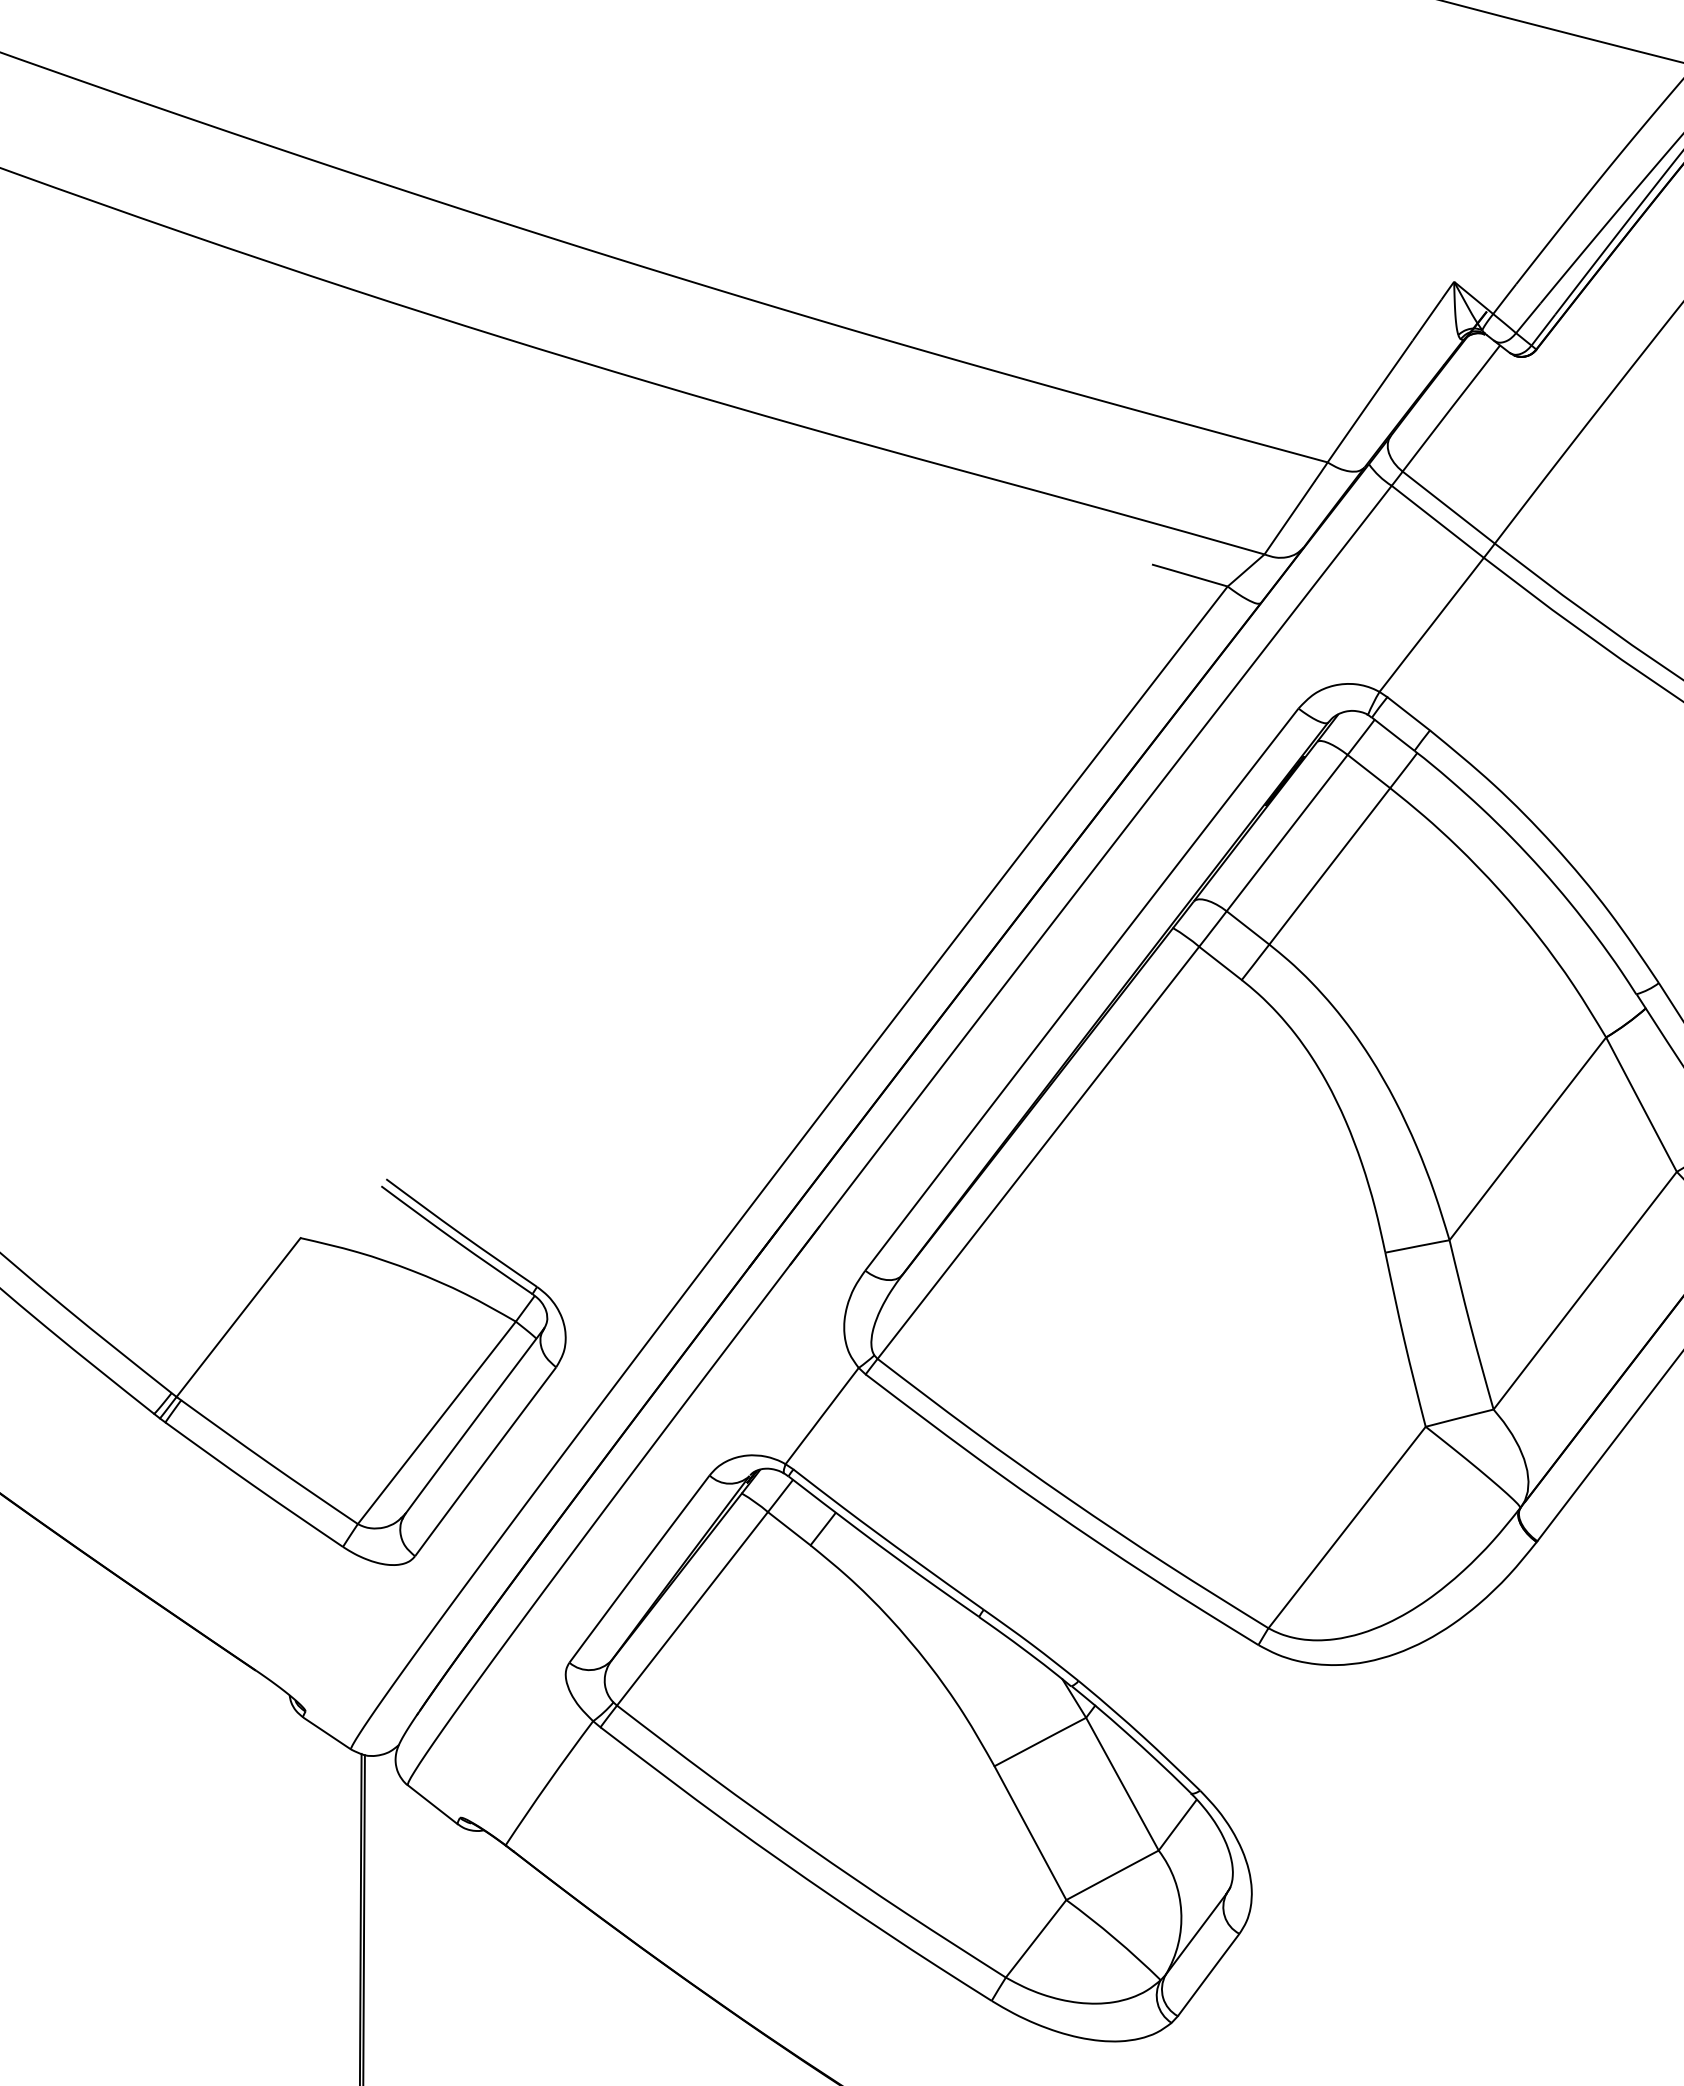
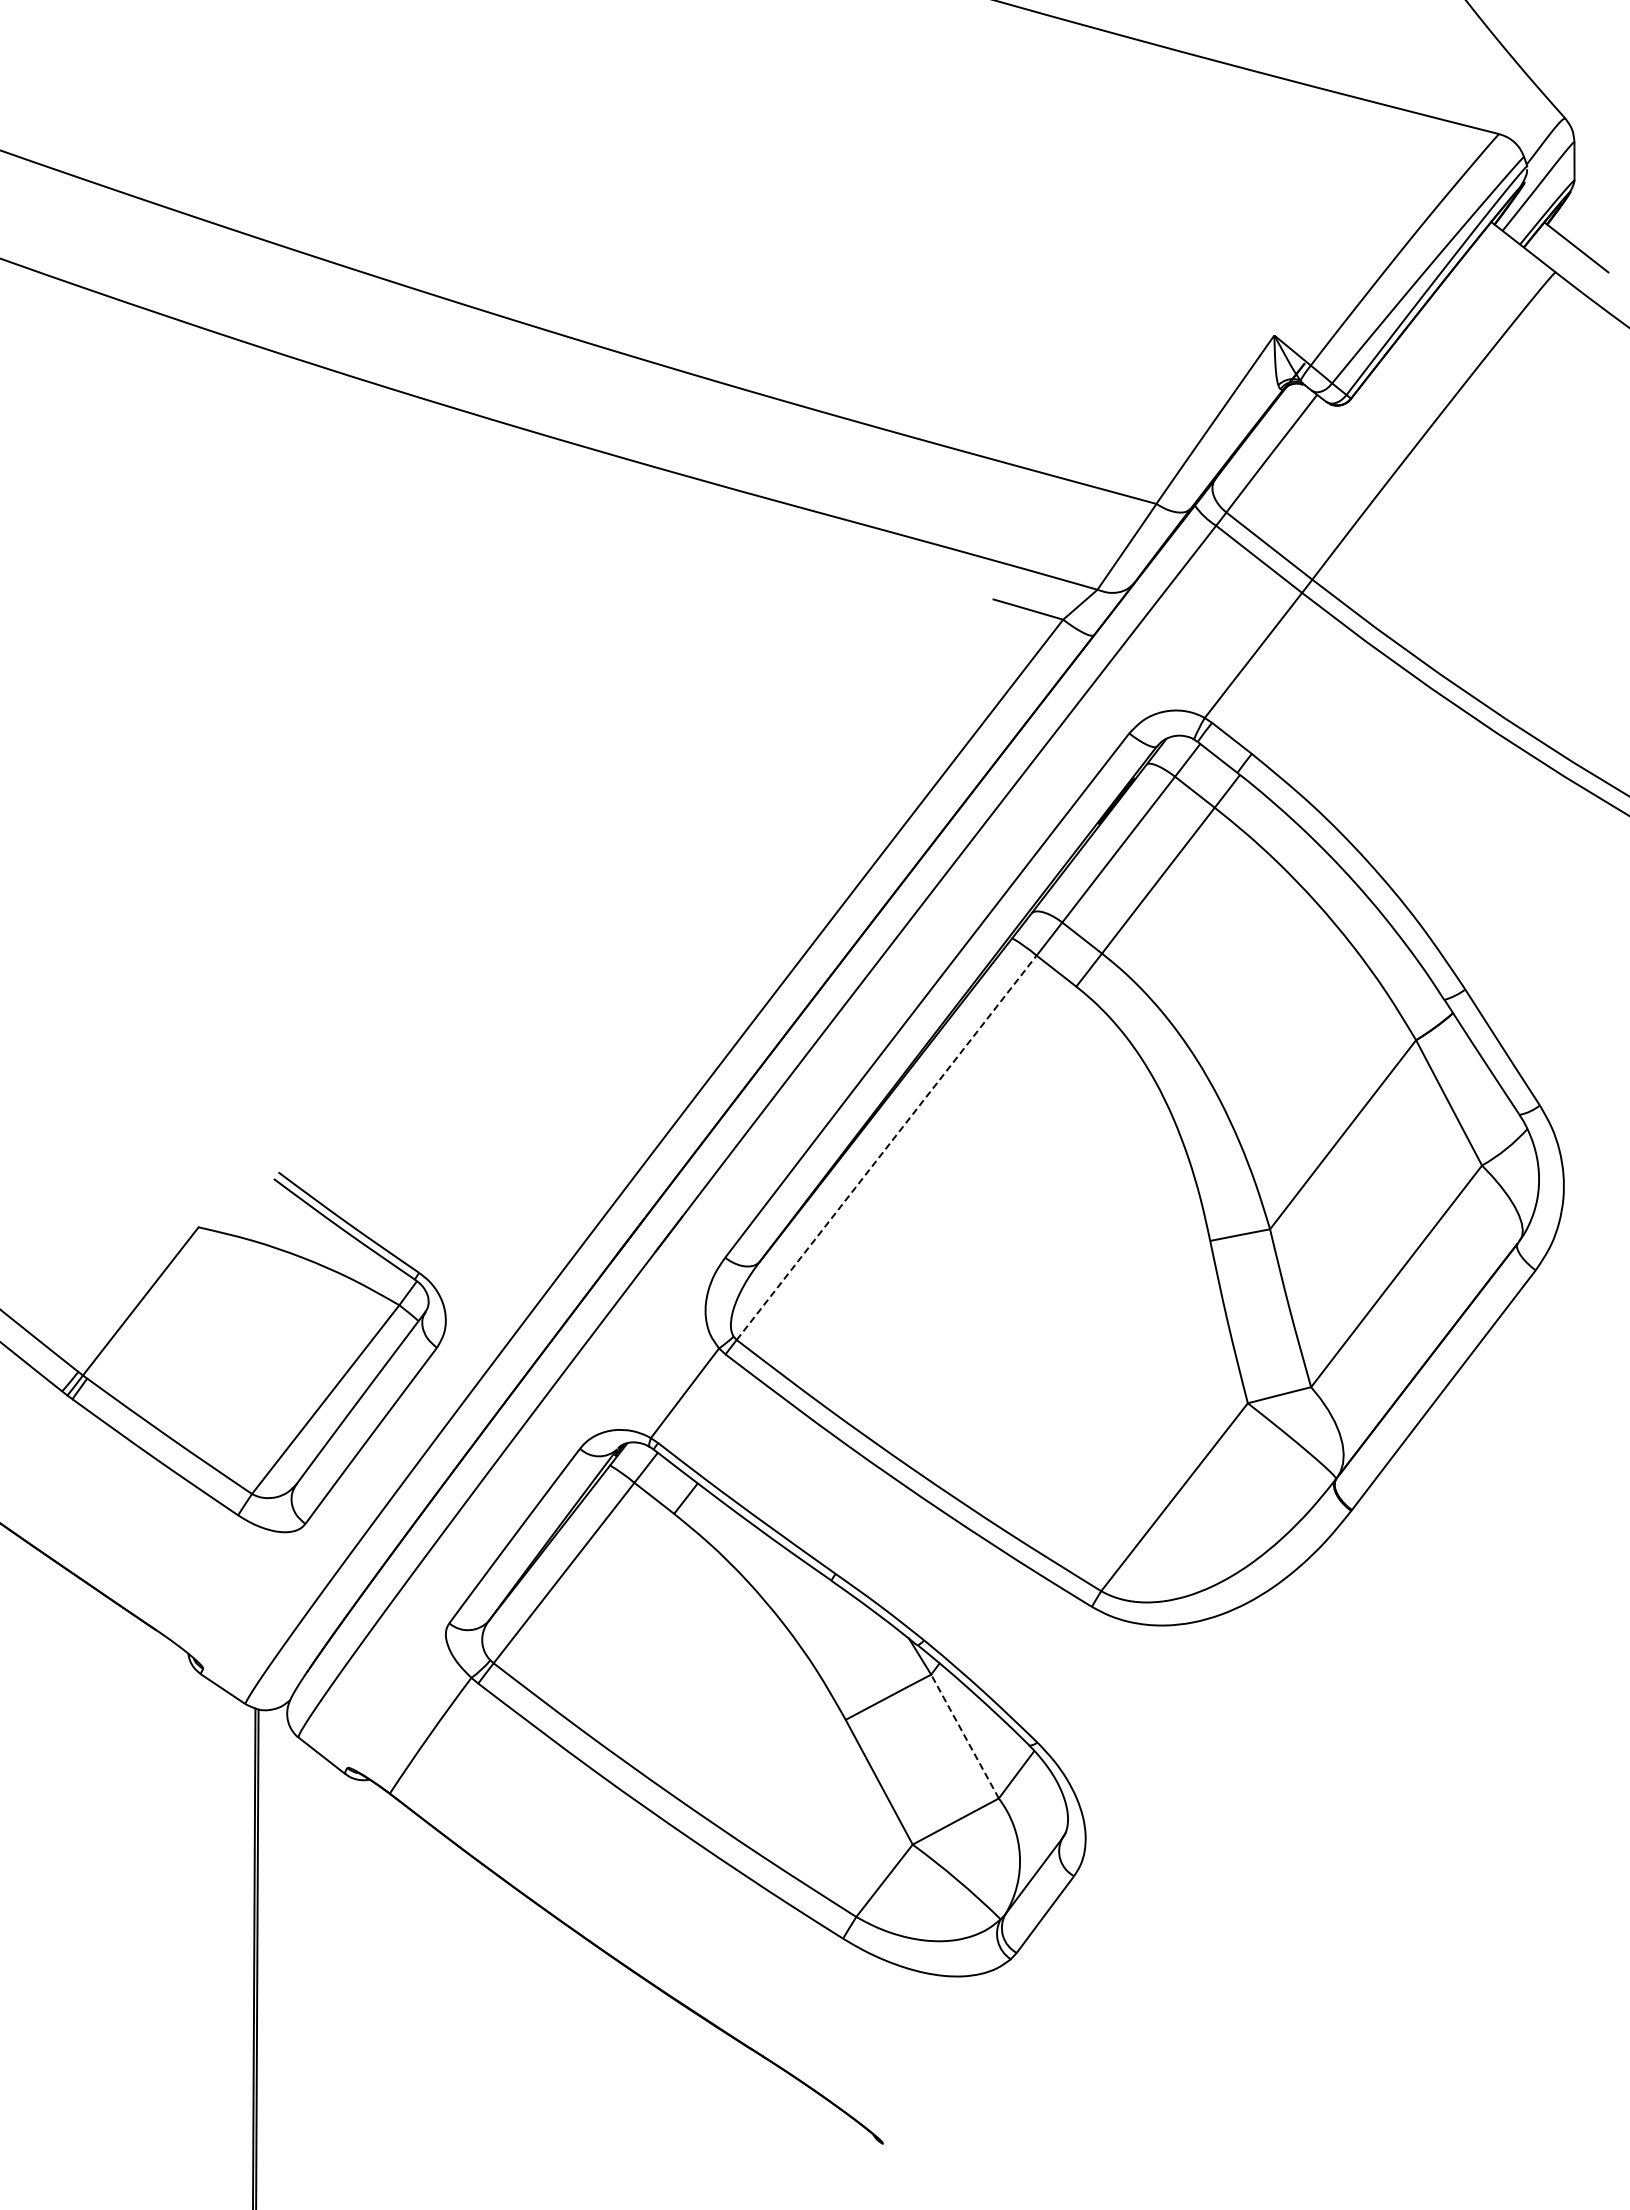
line: (1038, 1152) -> (886, 1147), solid -> dashed
line: (1122, 1784) -> (965, 1736), solid -> dashed

